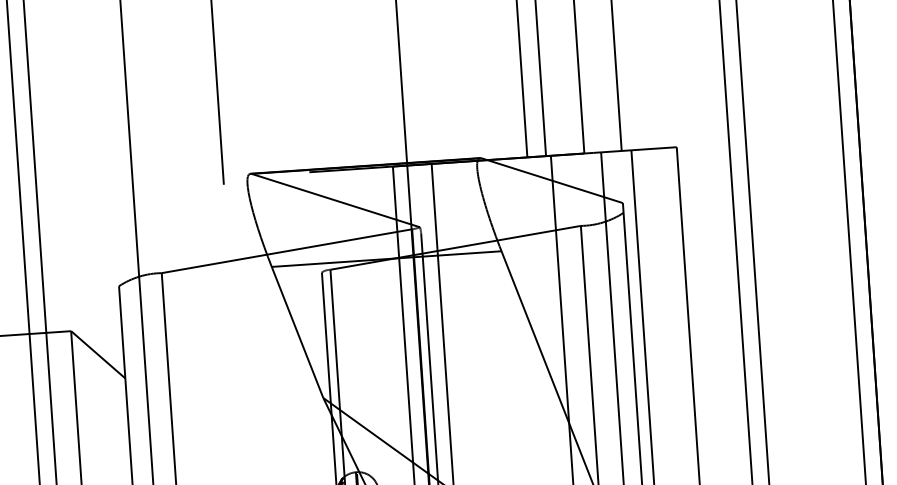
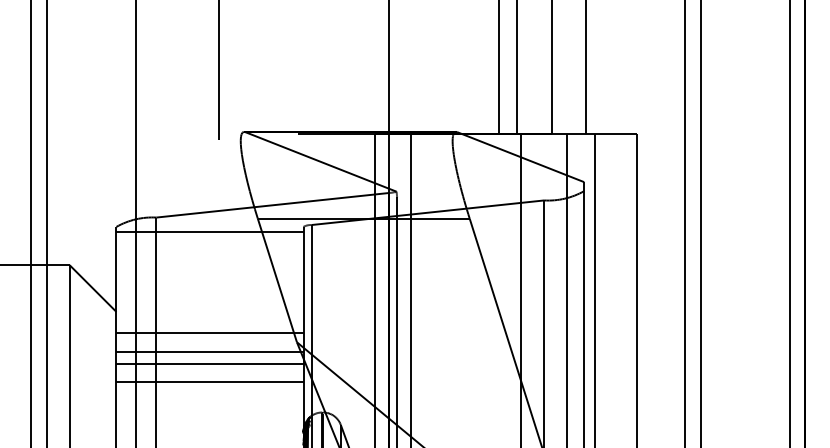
line: (220, 285) -> (209, 232), added
line: (227, 393) -> (209, 332), added
line: (229, 415) -> (209, 352), added
line: (230, 427) -> (209, 363), added
line: (231, 446) -> (209, 381), added

